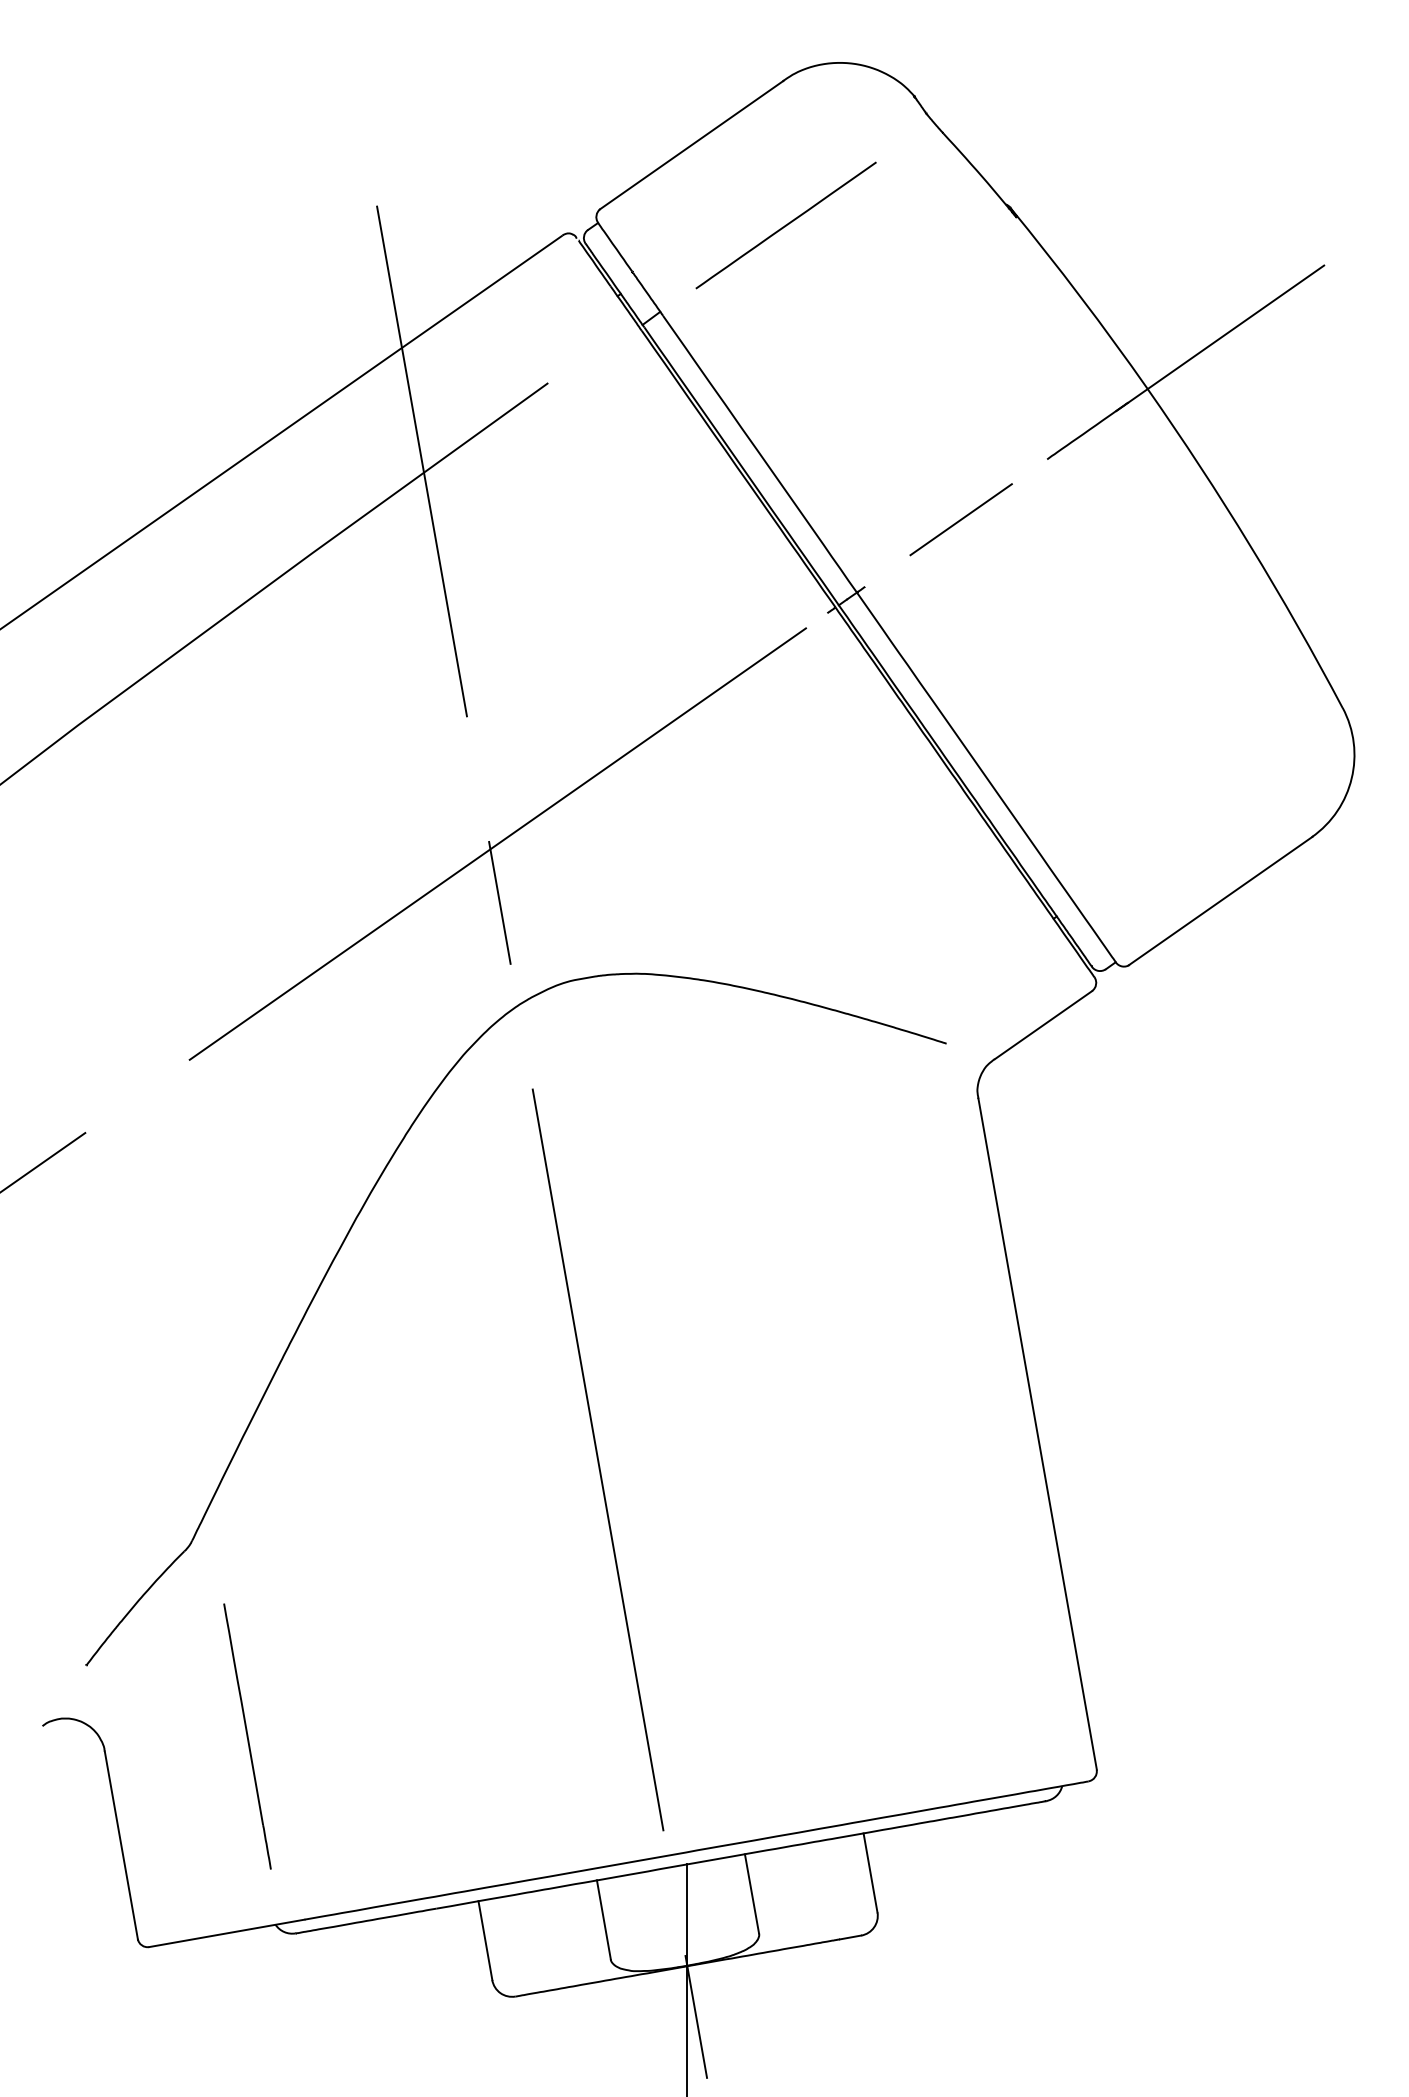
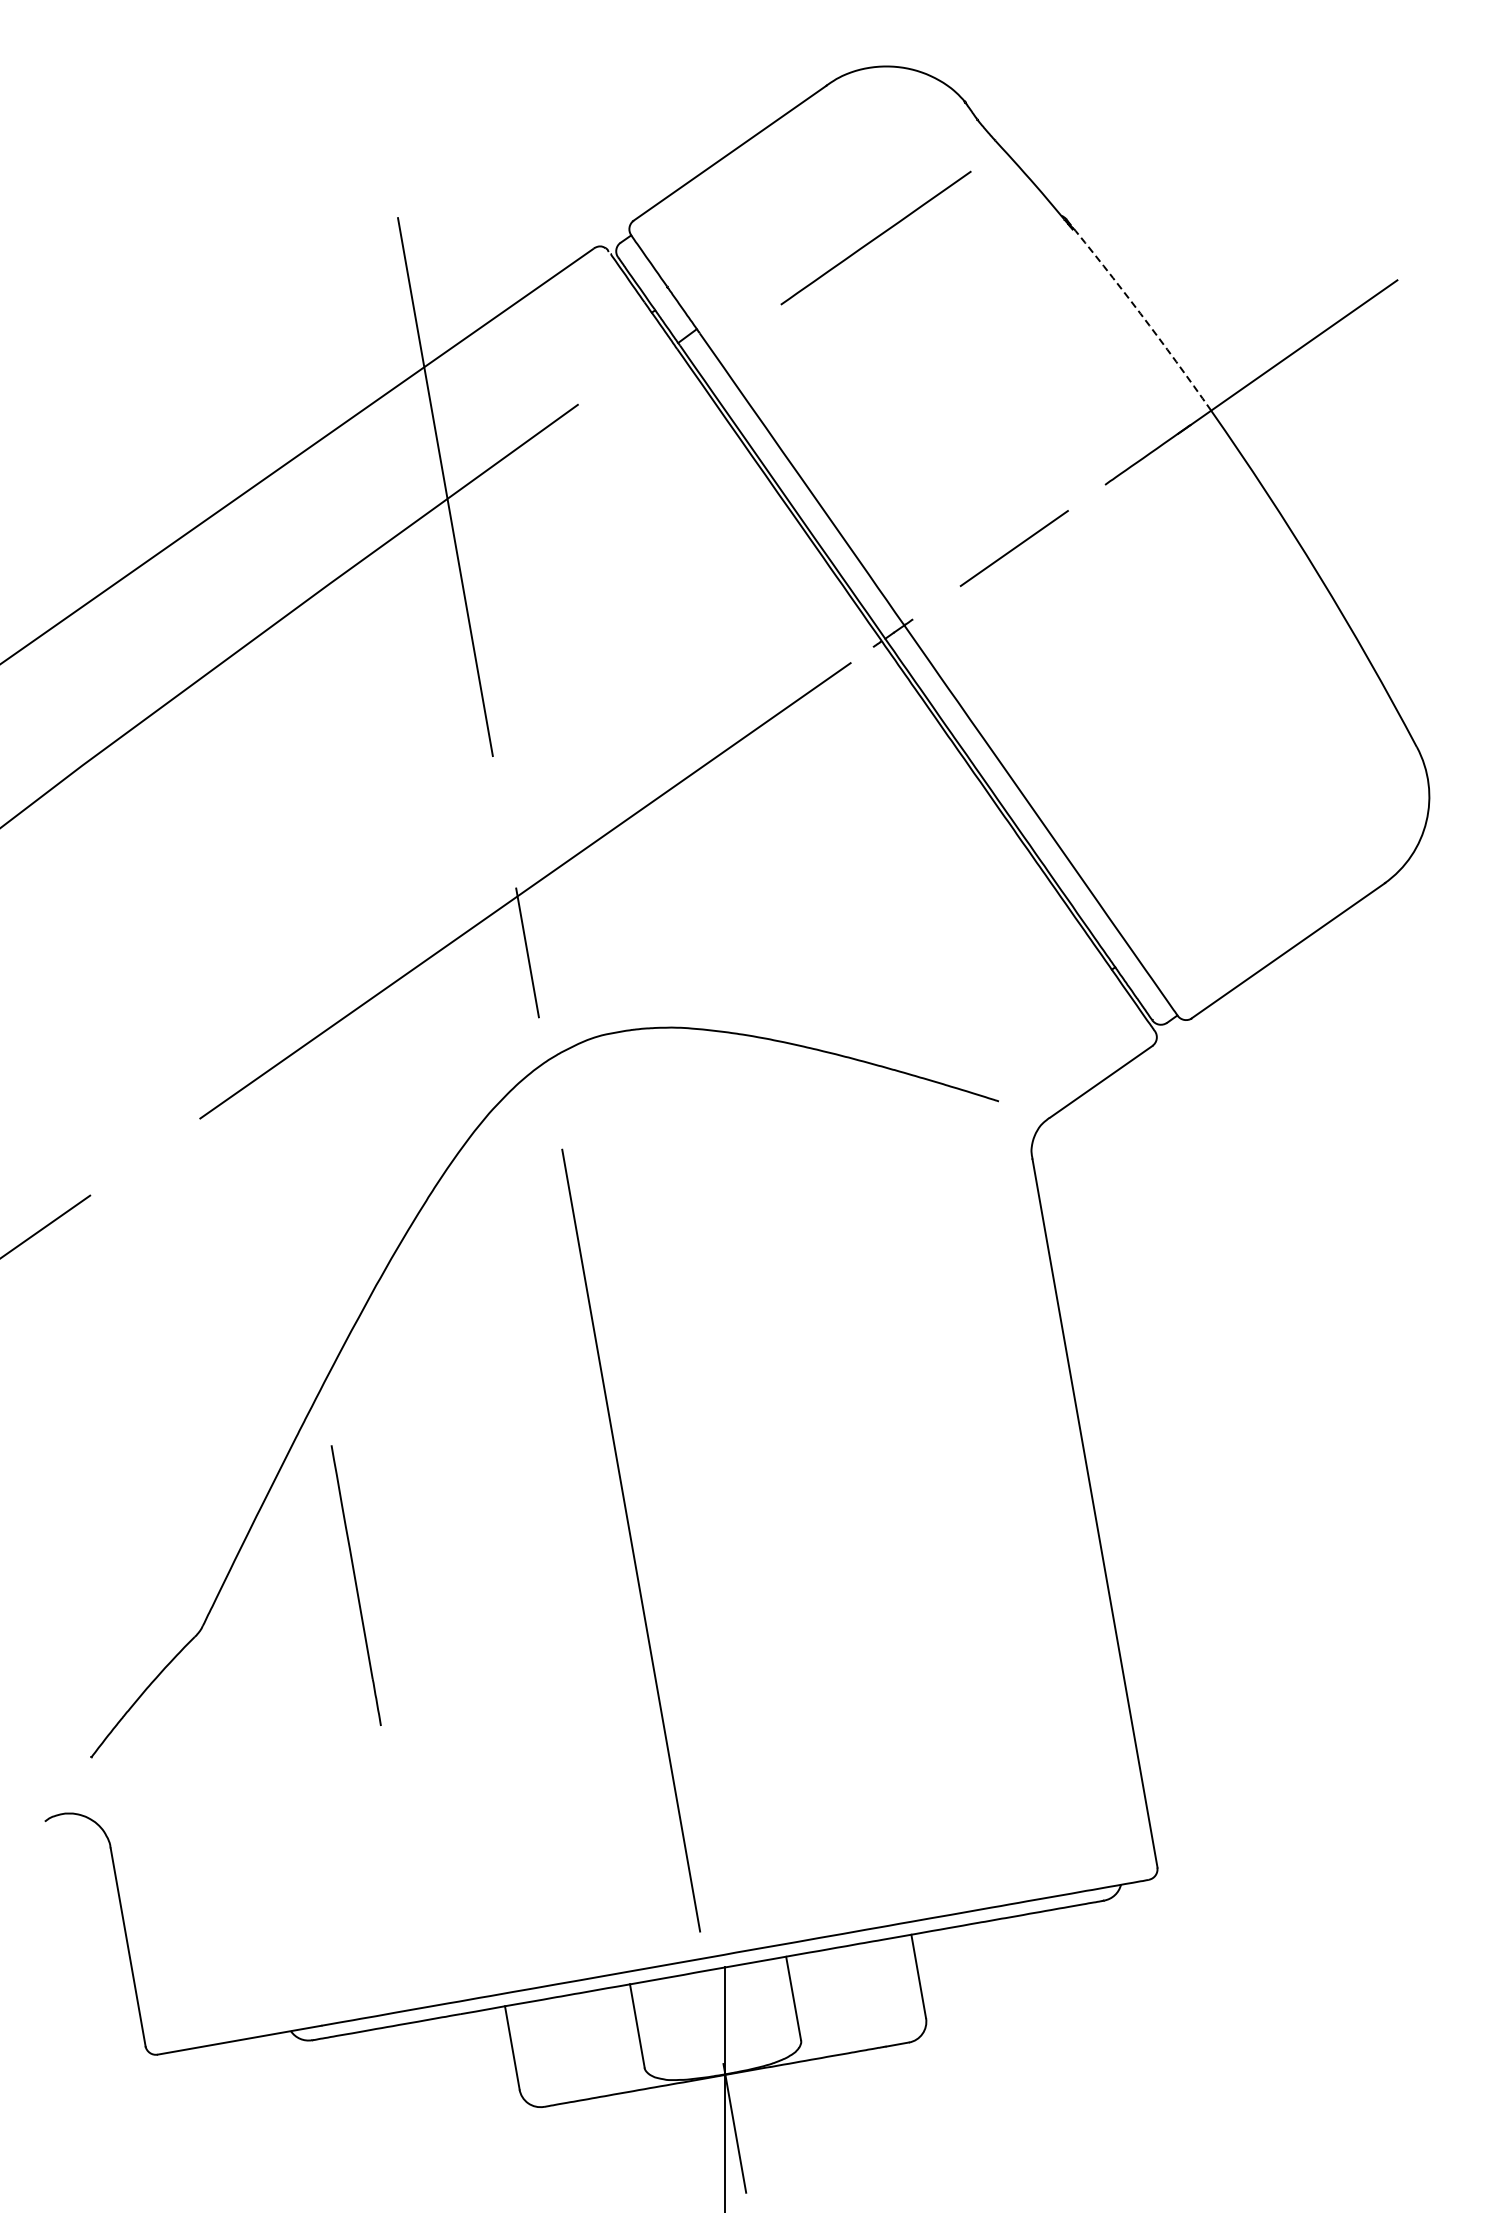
line: (785, 225) -> (875, 238), moved
arc: (1080, 297) -> (1140, 314), solid -> dashed
line: (247, 1736) -> (356, 1585), moved

